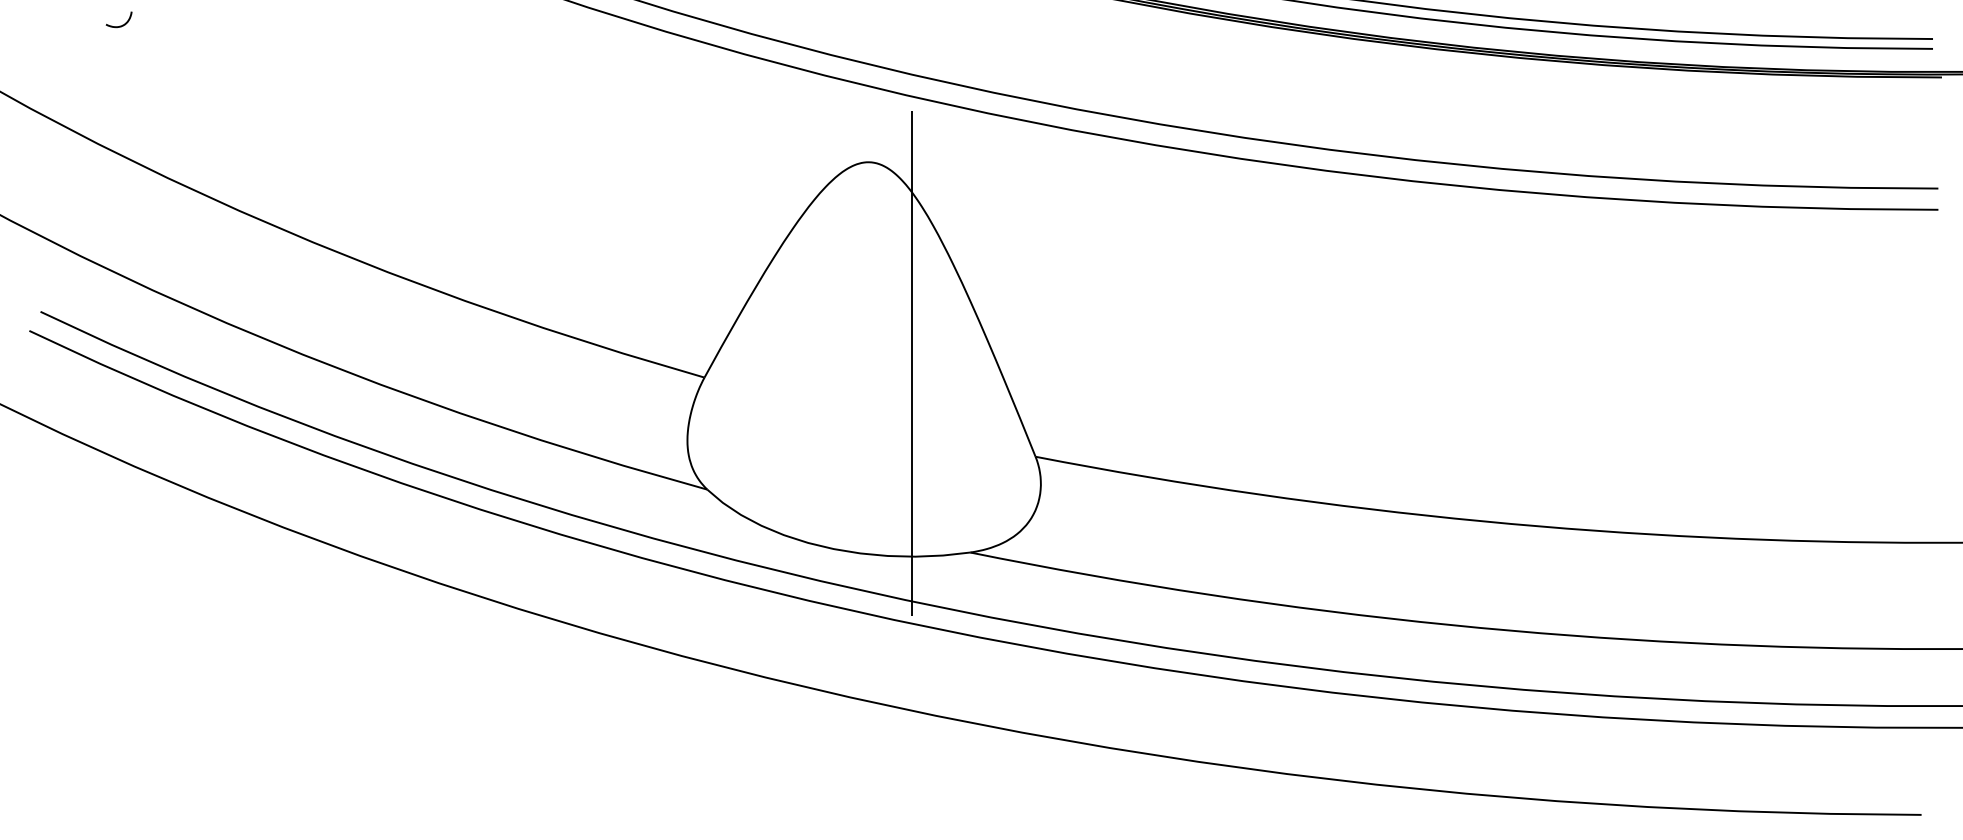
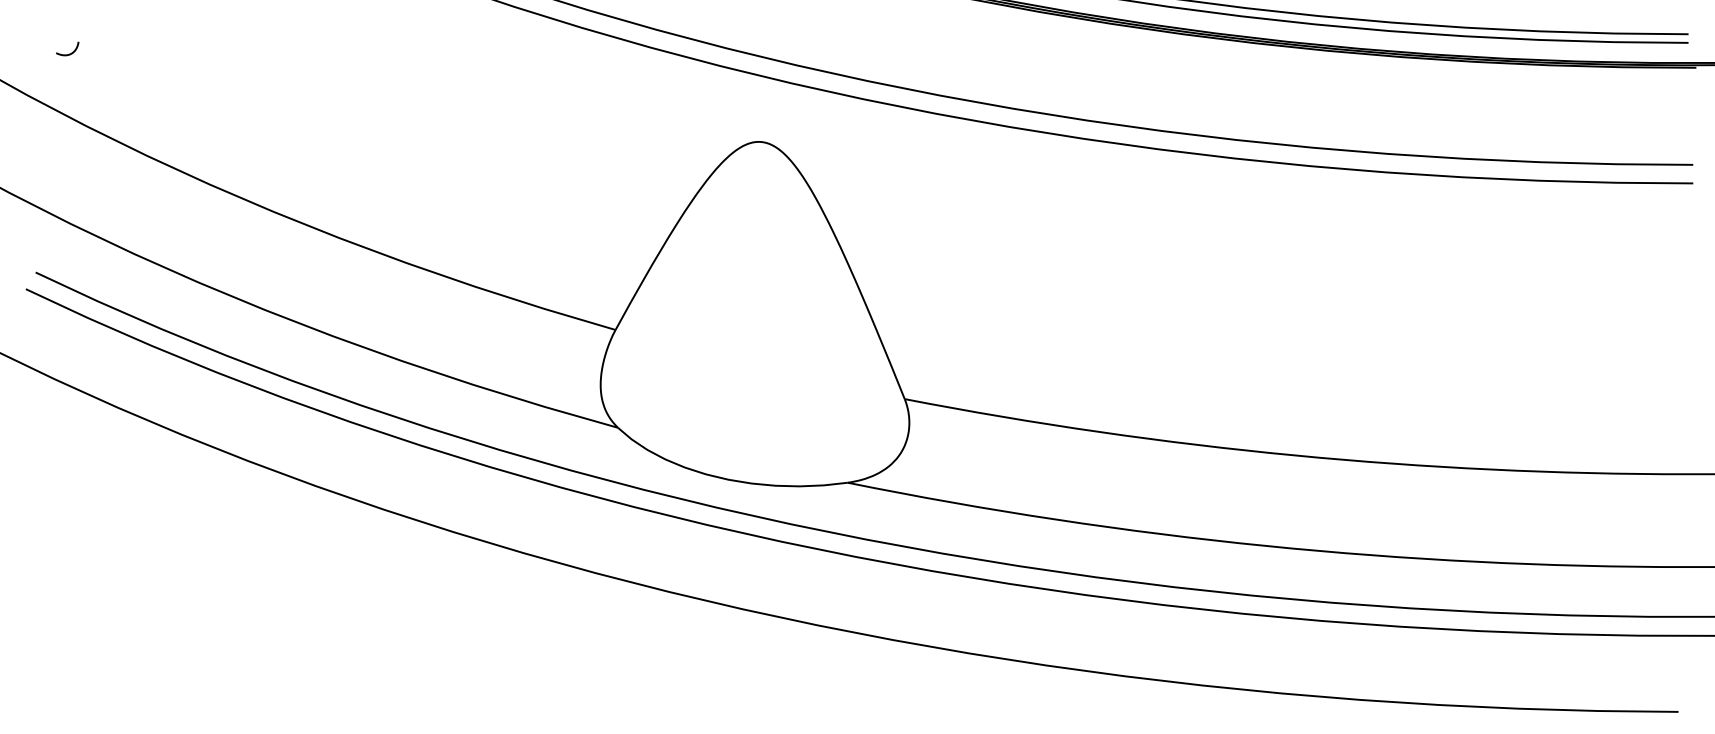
curve: (119, 25) -> (67, 53), moved
line: (912, 359) -> (797, 314), removed

